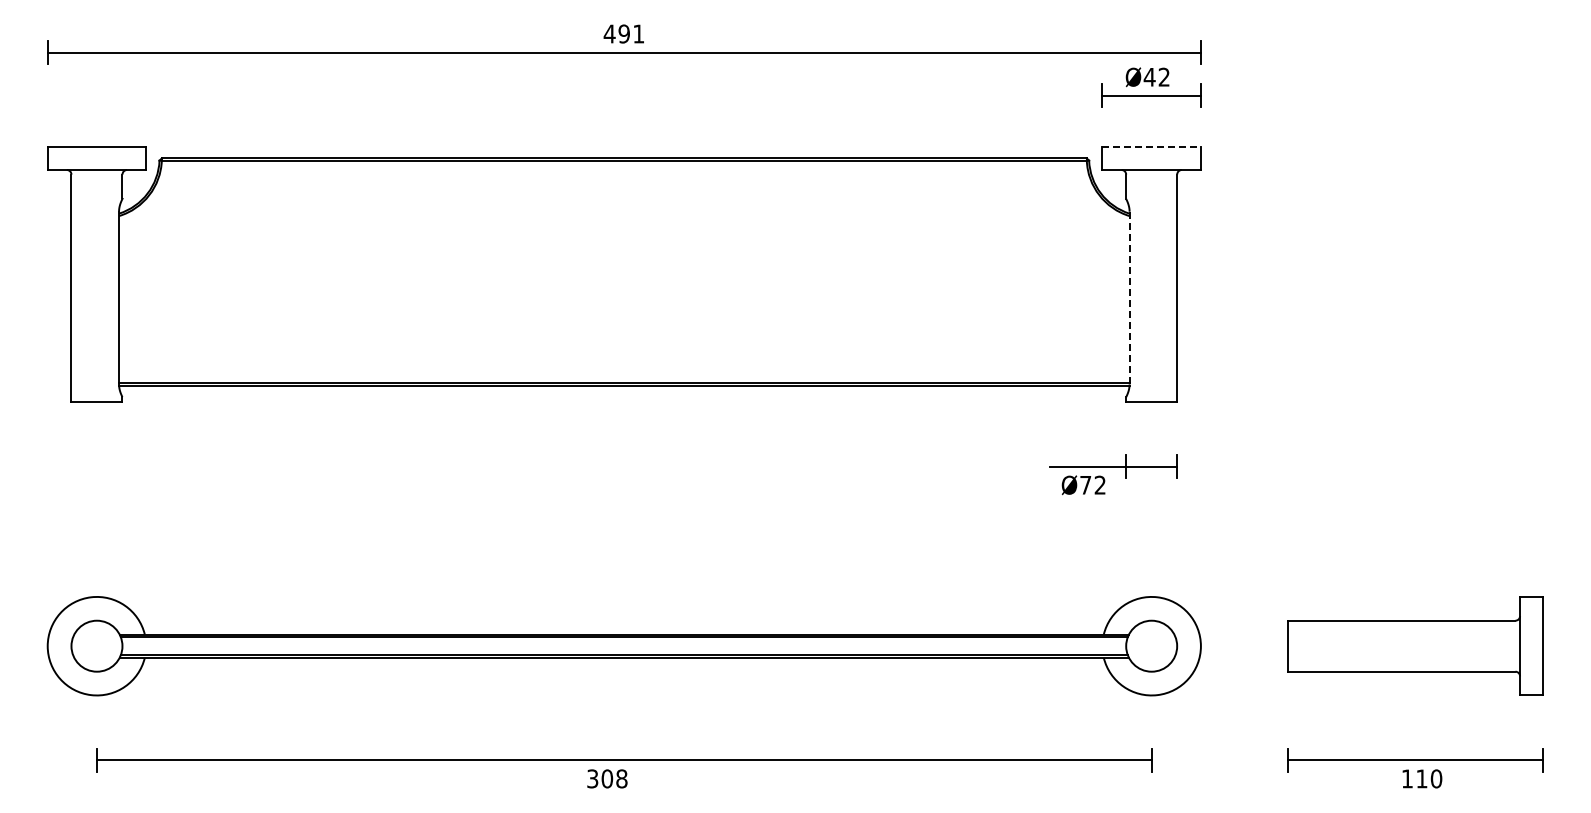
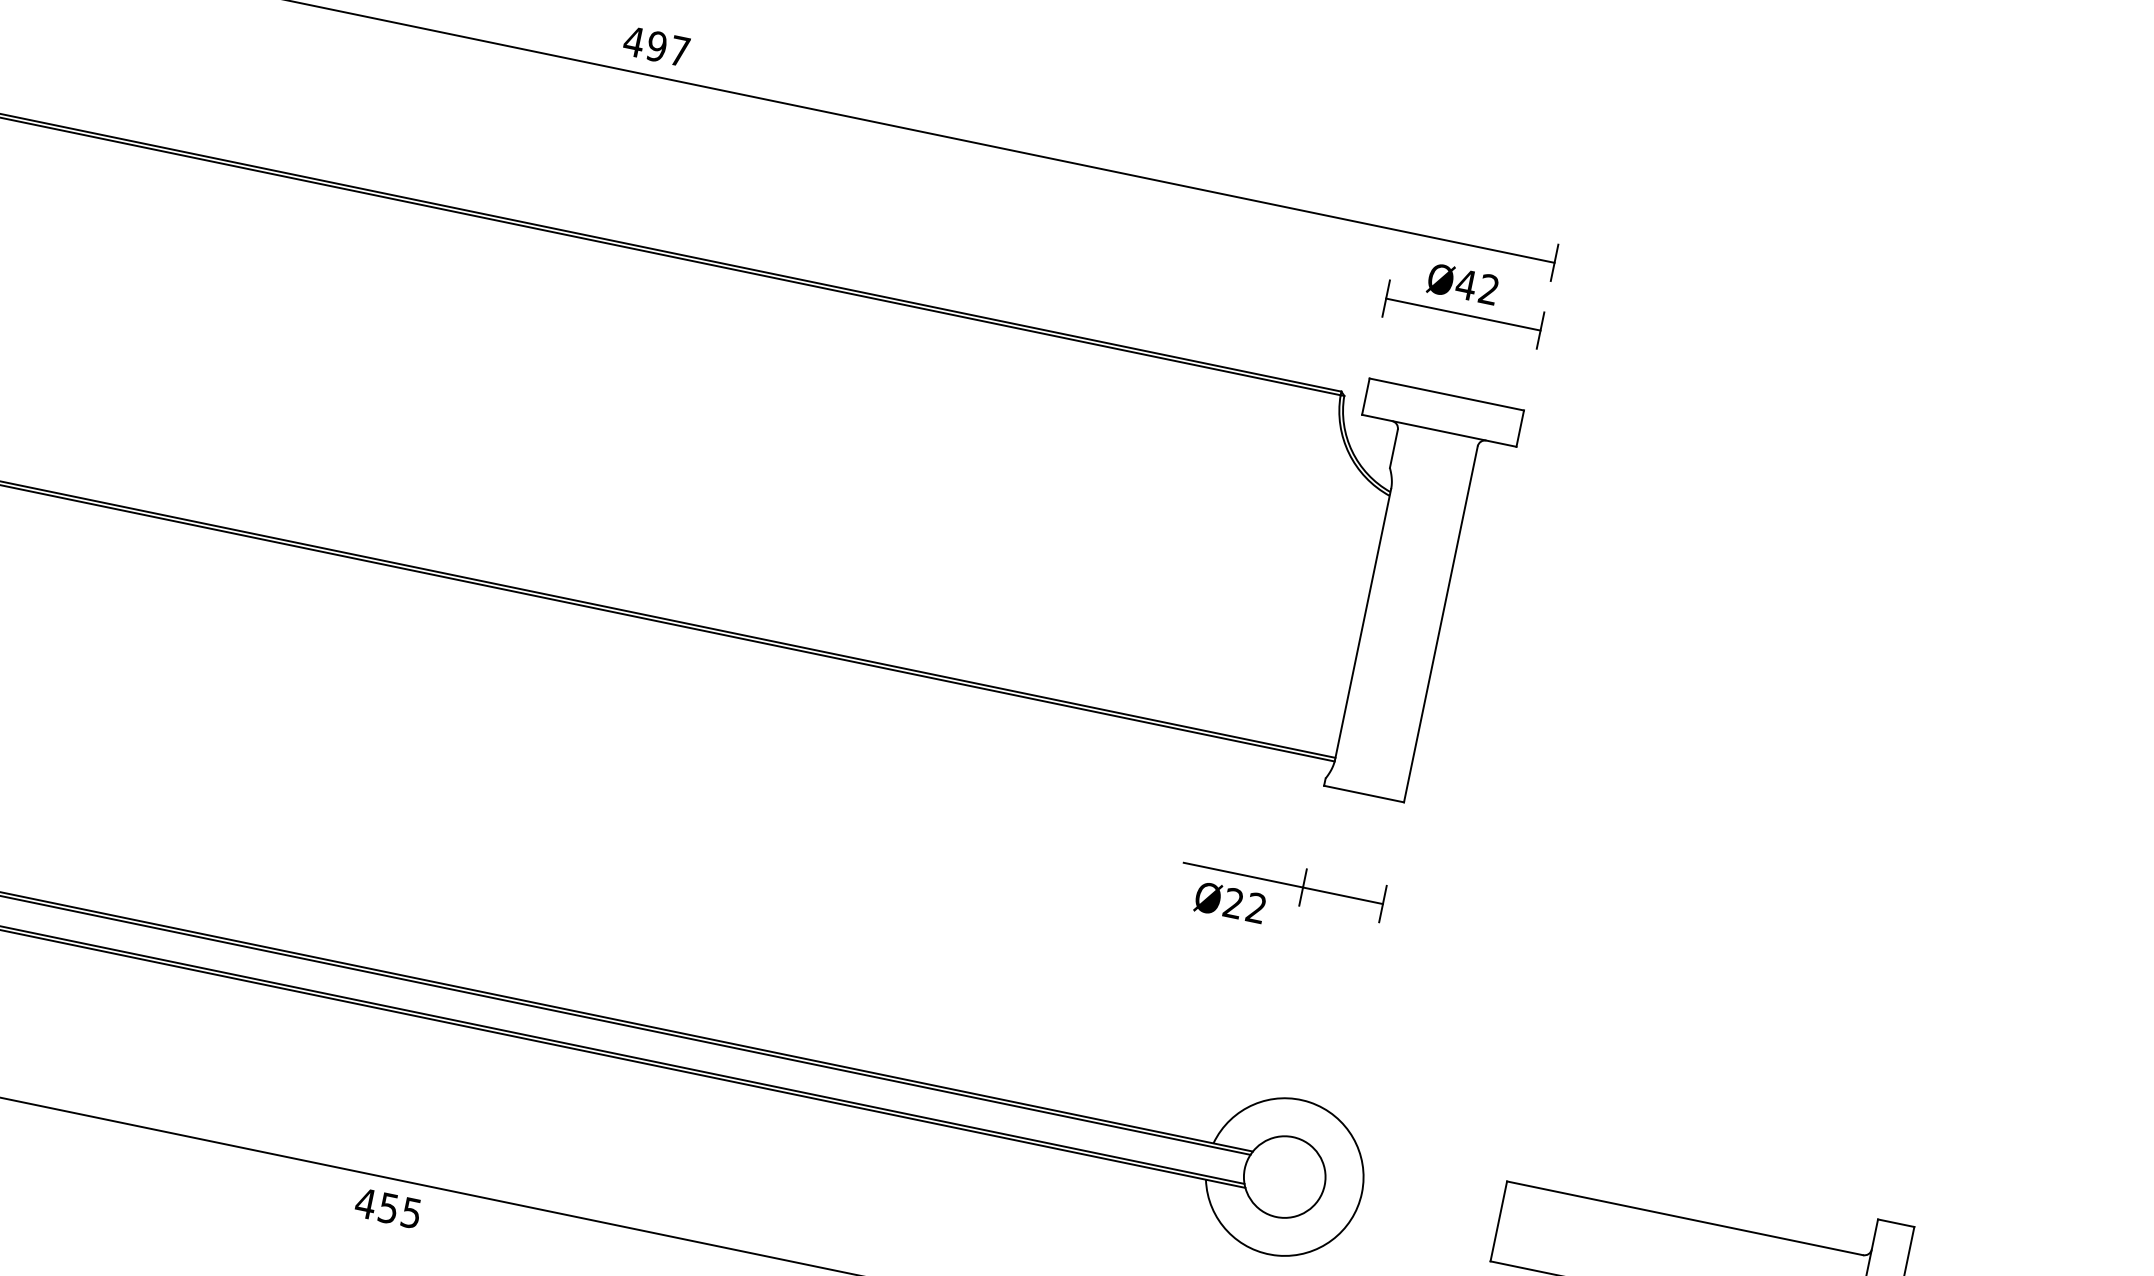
text: (638, 33) -> (679, 50), 491 -> 497
line: (1152, 146) -> (1448, 394), dashed -> solid
line: (1129, 298) -> (1362, 625), dashed -> solid
text: (1085, 484) -> (1233, 902), Ø72 -> Ø22
text: (606, 778) -> (387, 1207), 308 -> 455

